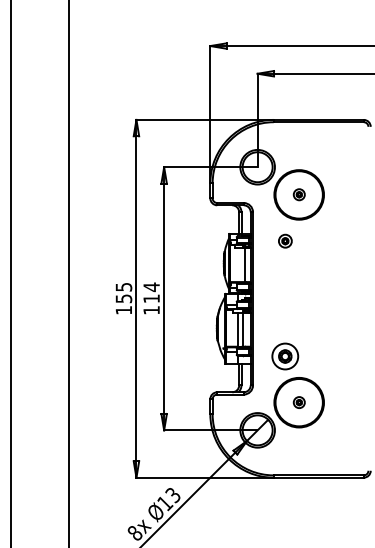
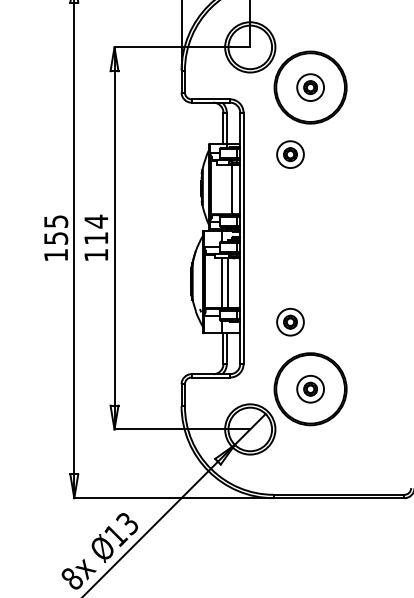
part: (299, 194) -> (311, 86), size x1.67
part: (285, 241) -> (290, 155), size x1.43
part: (285, 356) -> (290, 322), size x0.71
part: (299, 402) -> (311, 388), size x1.67

